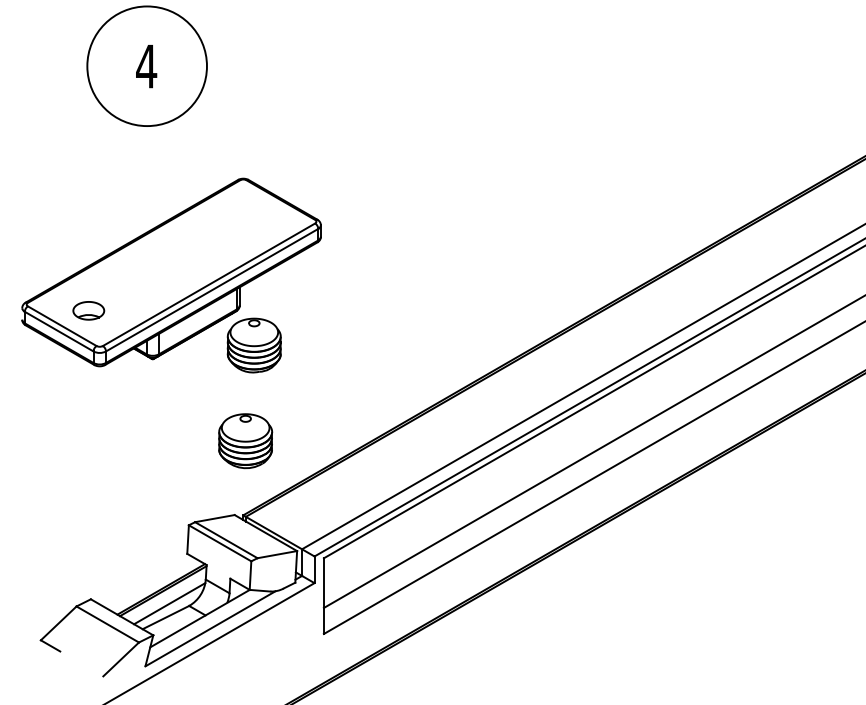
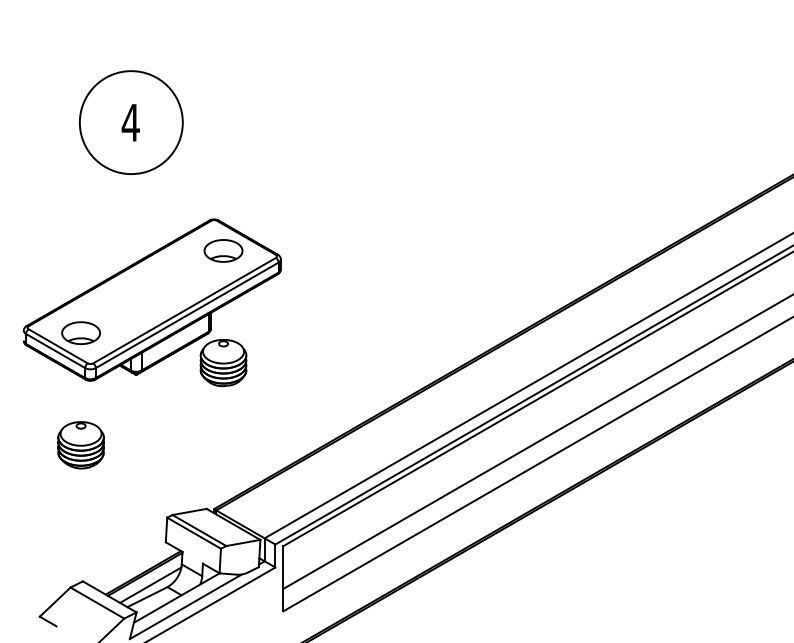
part: (254, 214) -> (223, 250), added
part: (88, 310) -> (80, 332), size x1.43
part: (244, 441) -> (80, 445), moved

